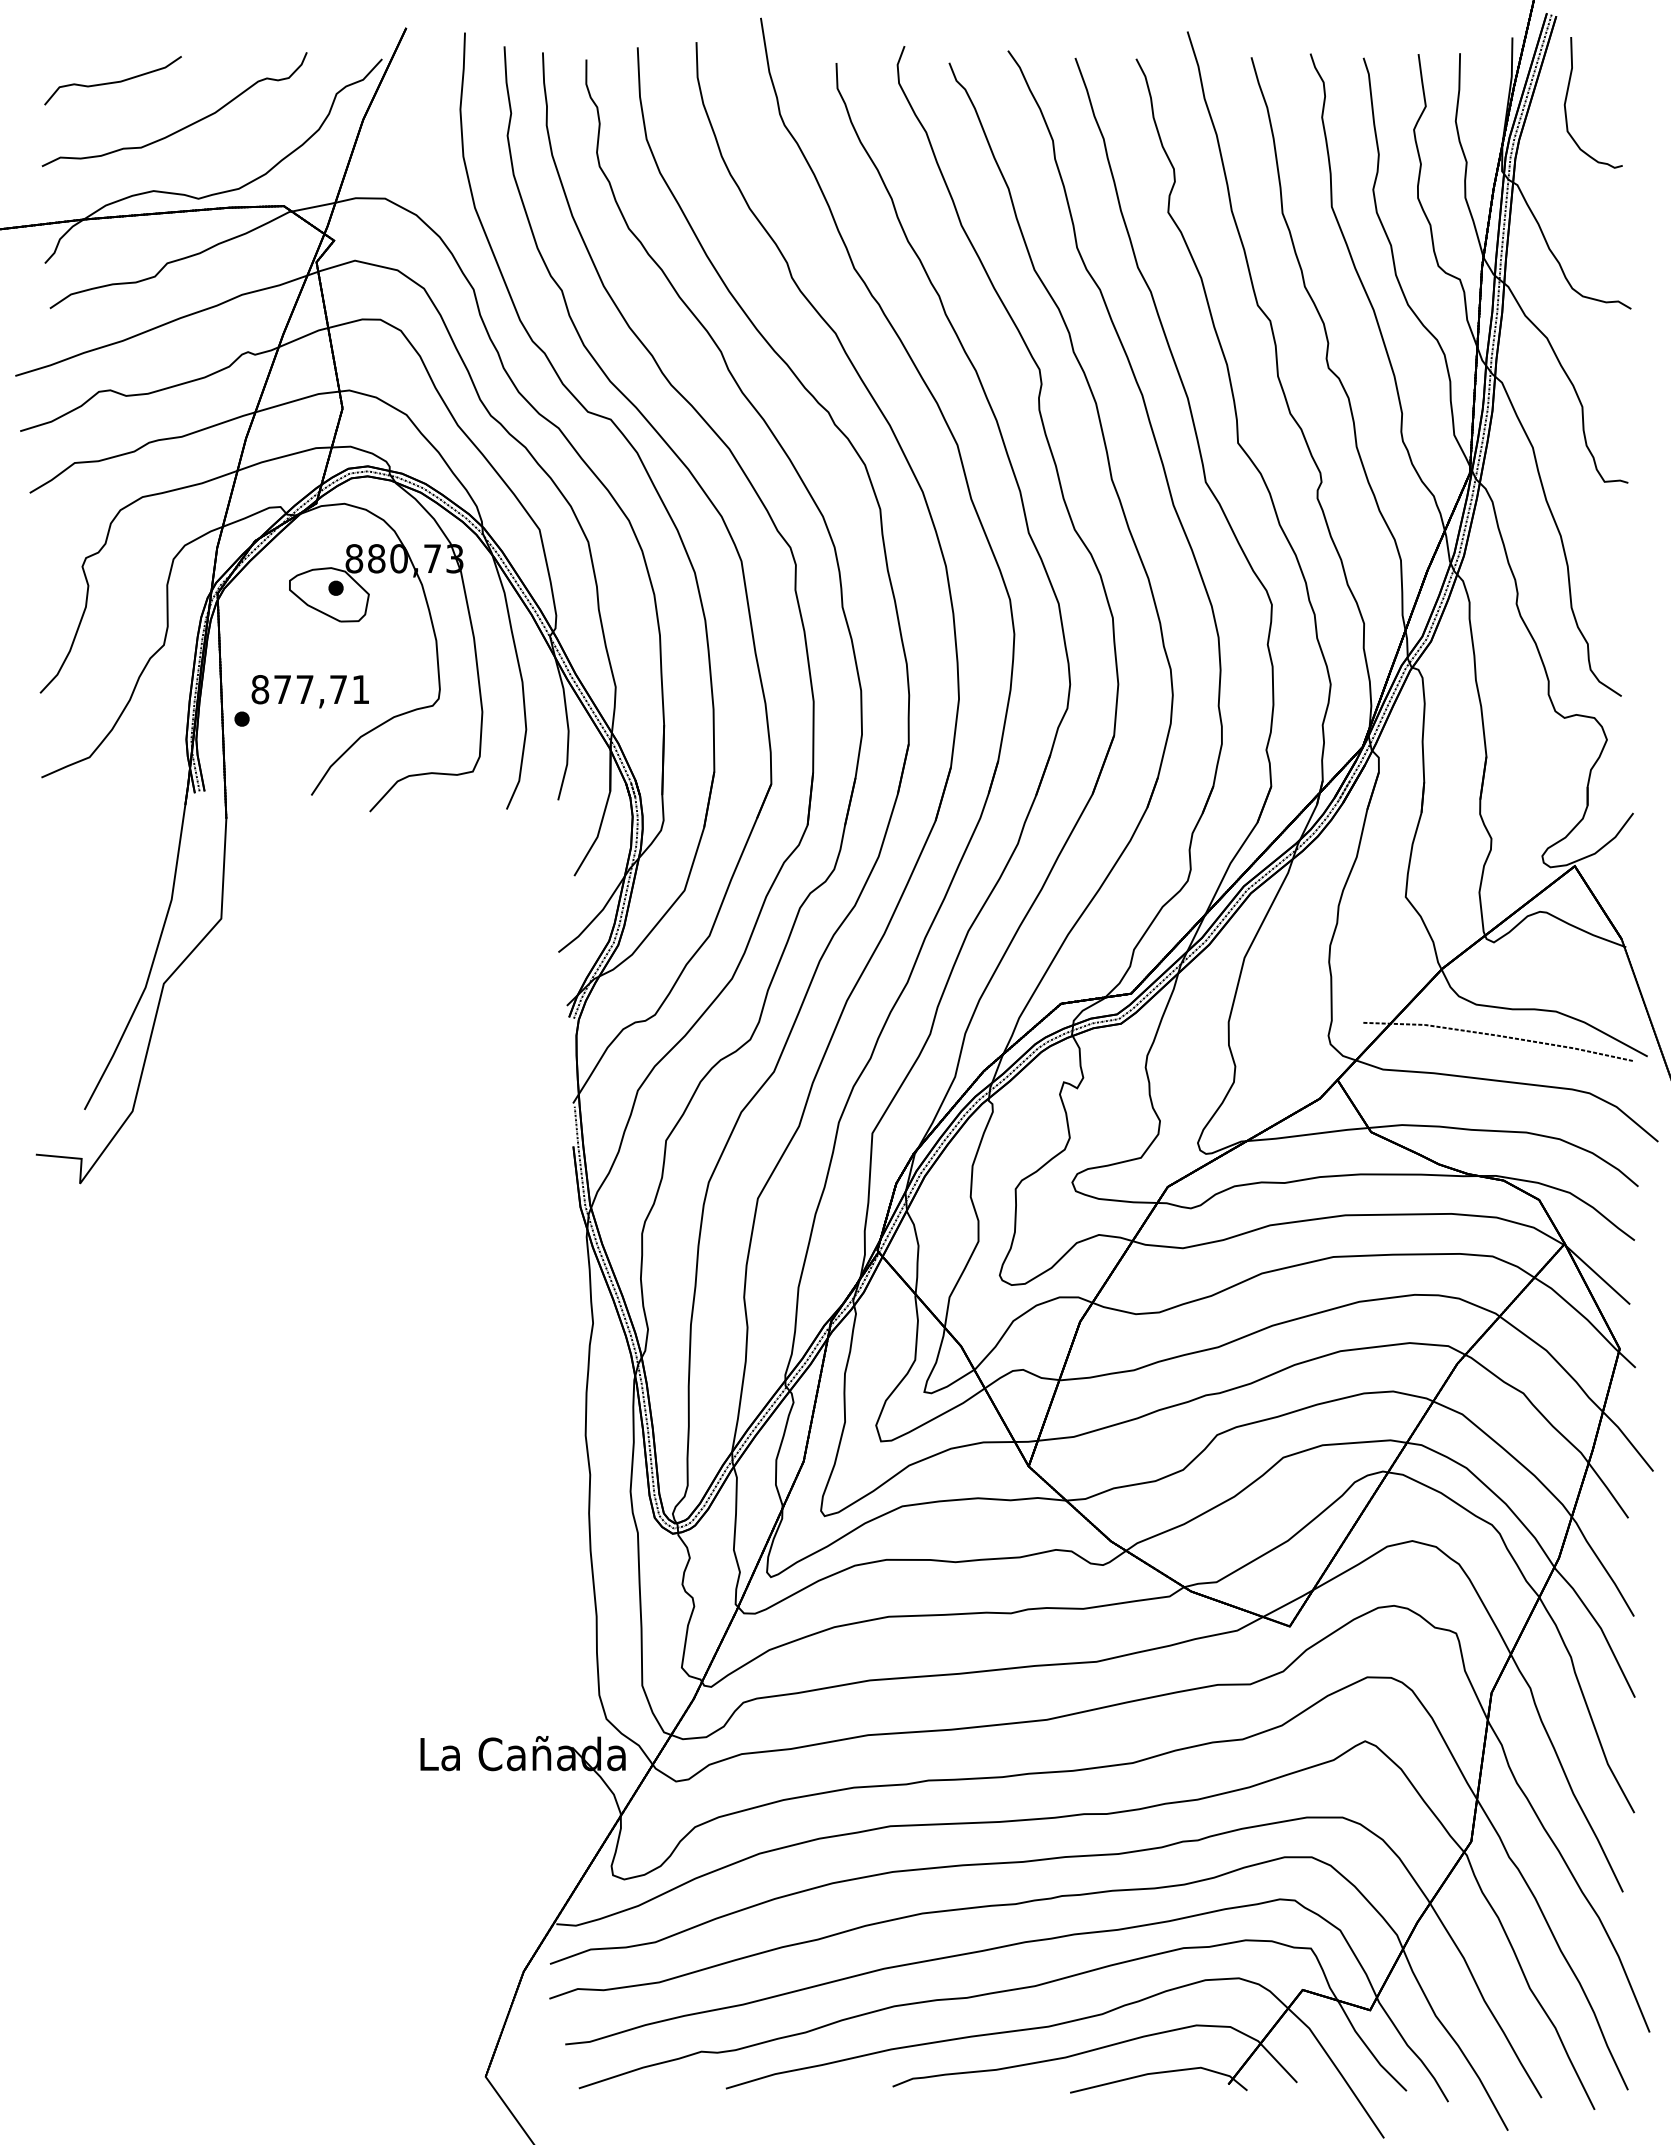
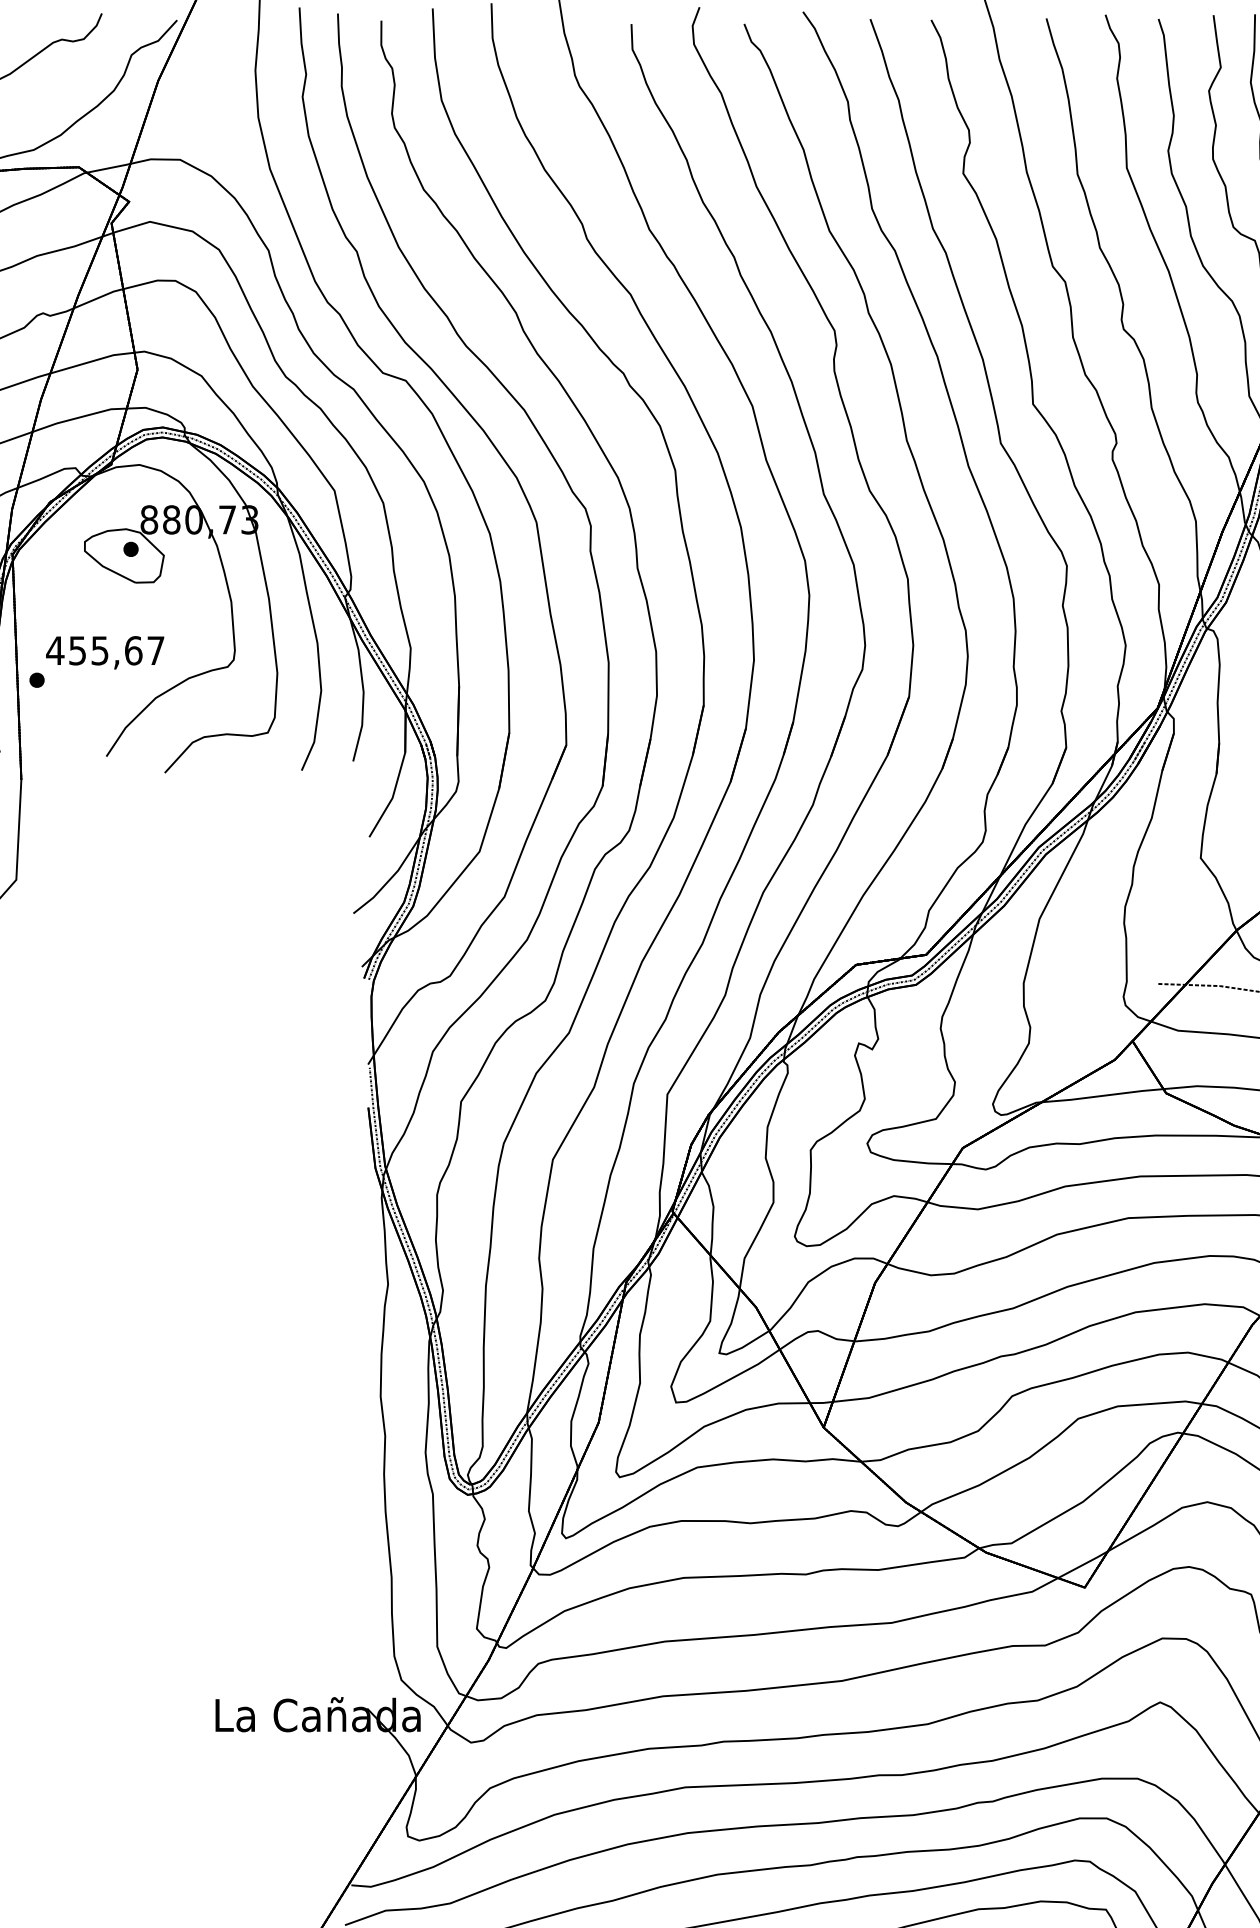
text: (310, 689) -> (105, 650), 877,71 -> 455,67

